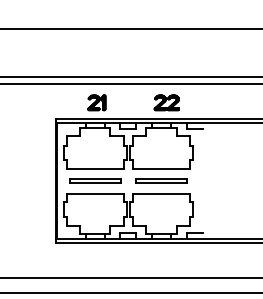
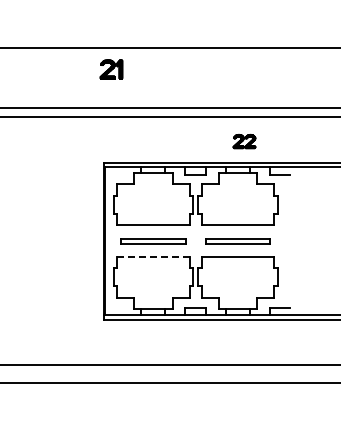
part: (96, 102) -> (111, 69), moved
part: (166, 102) -> (244, 141), size x0.7
line: (94, 193) -> (152, 257), solid -> dashed

